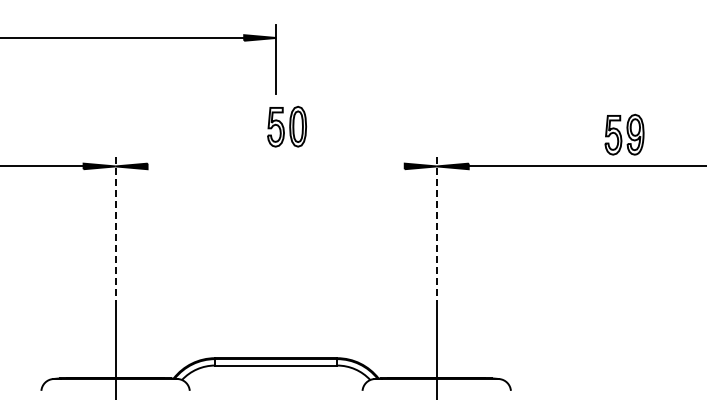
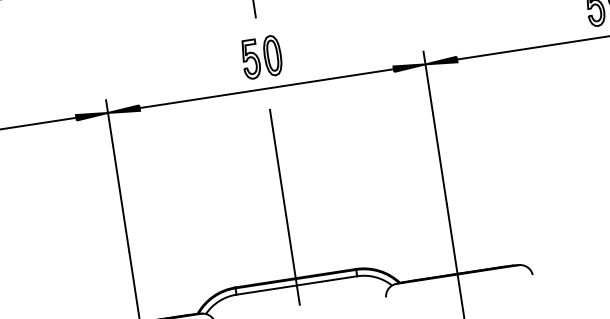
part: (286, 126) -> (261, 57), moved
line: (275, 166) -> (266, 88), added
line: (115, 230) -> (117, 176), dashed -> solid
line: (436, 230) -> (434, 127), dashed -> solid
line: (276, 286) -> (285, 207), added

